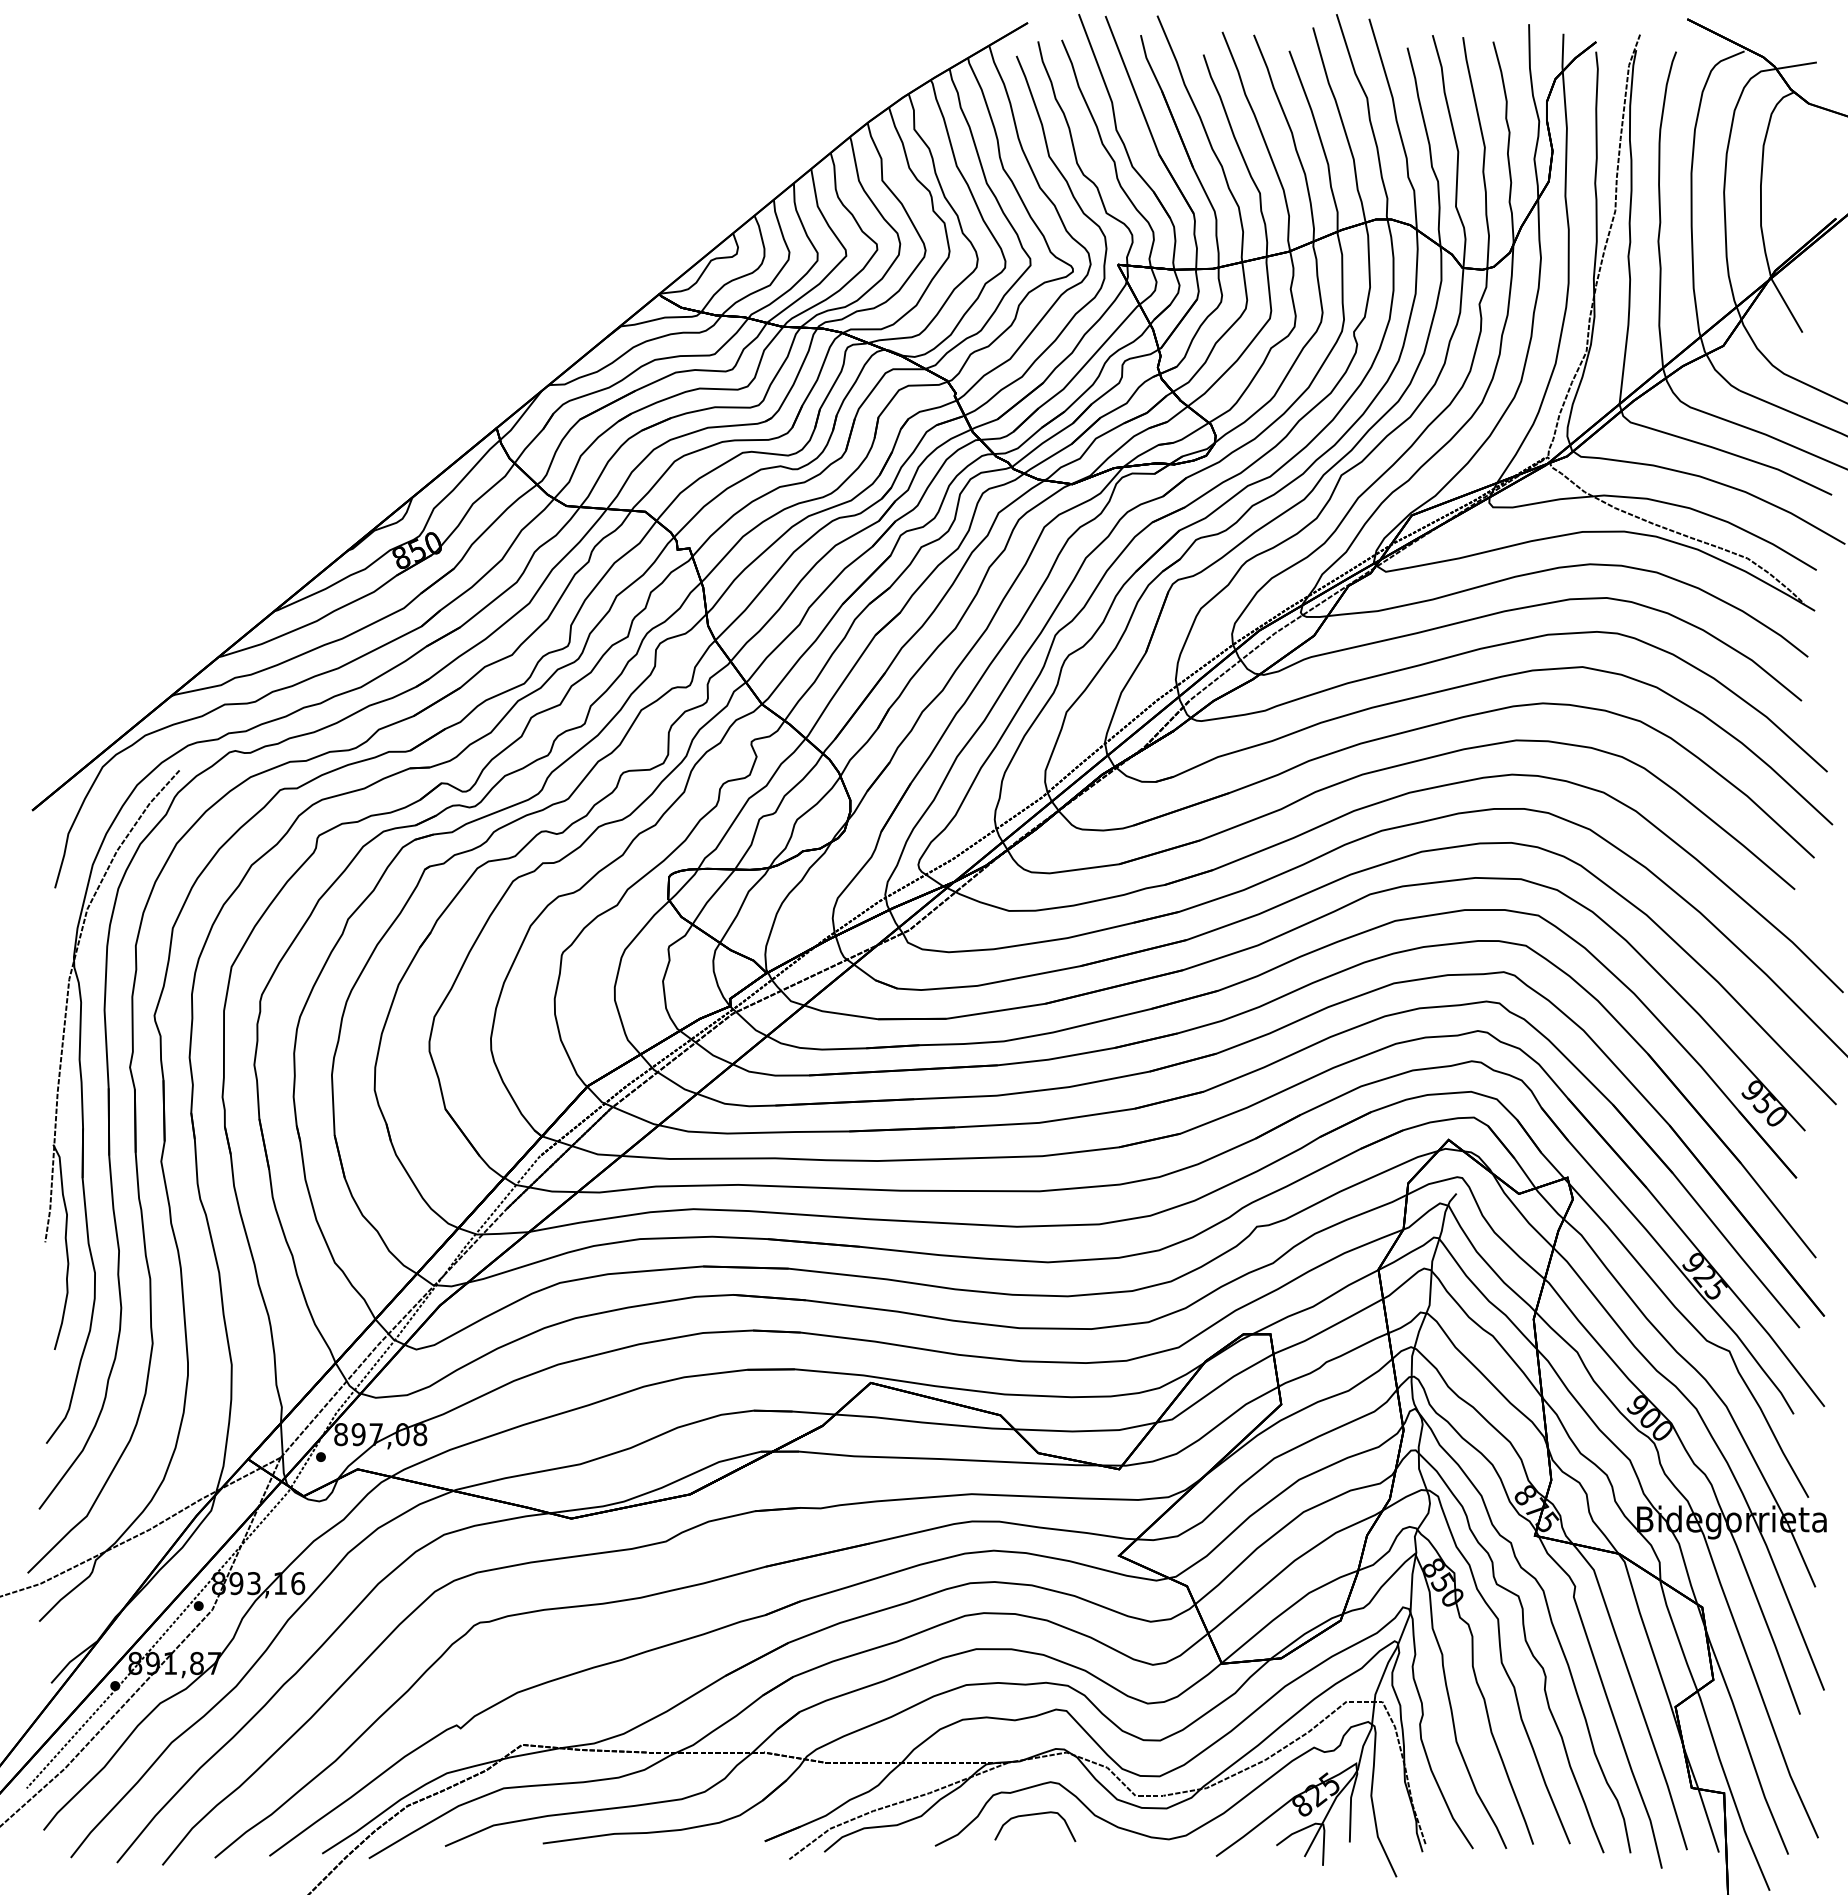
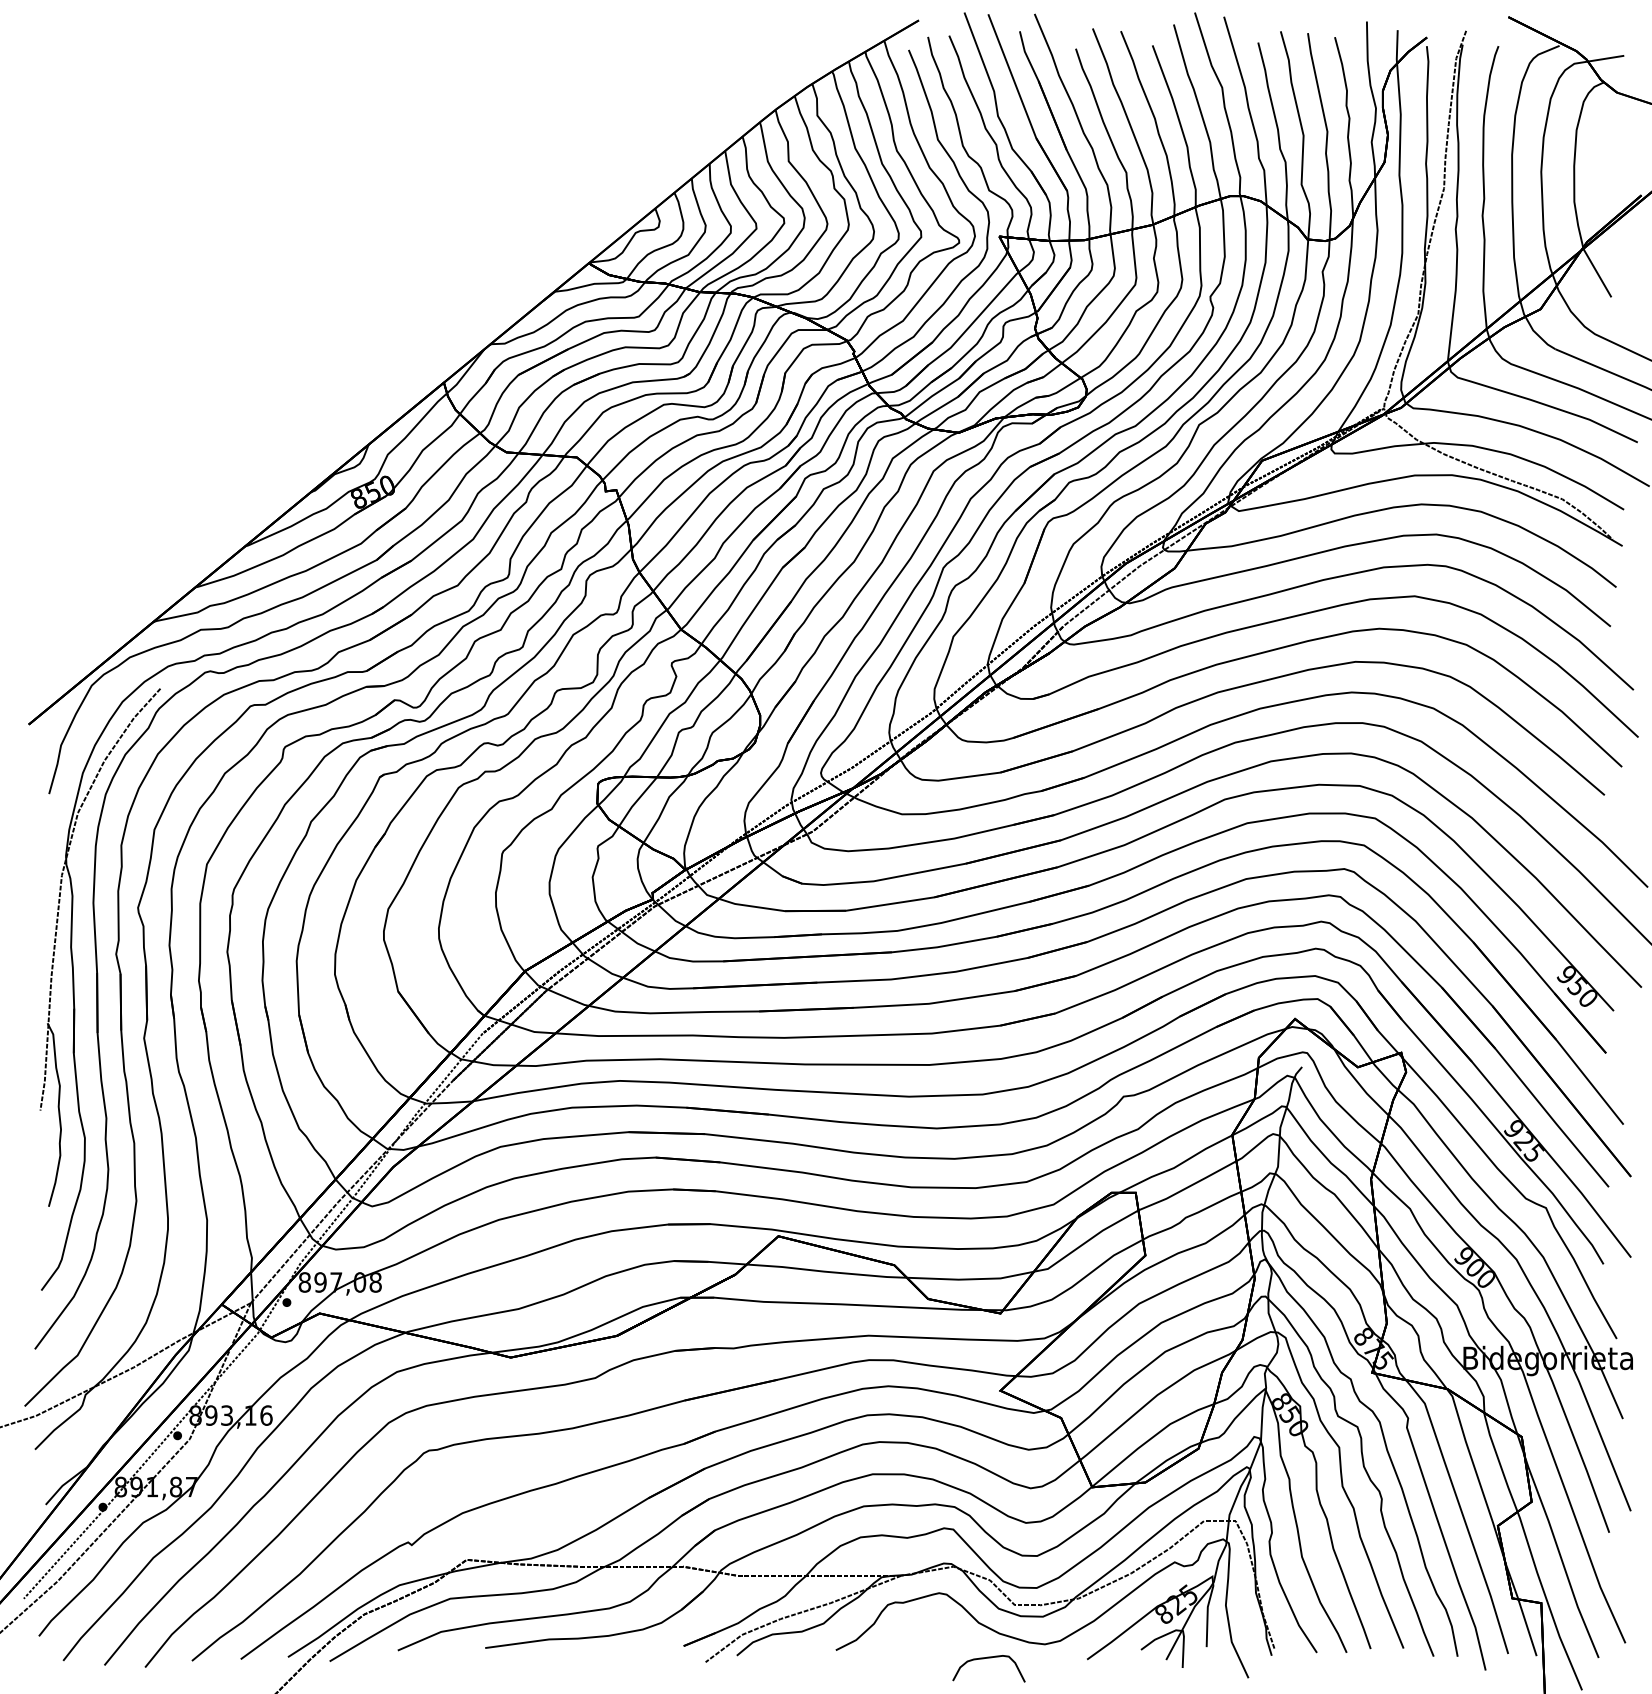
curve: (1035, 1815) -> (989, 1658), moved

